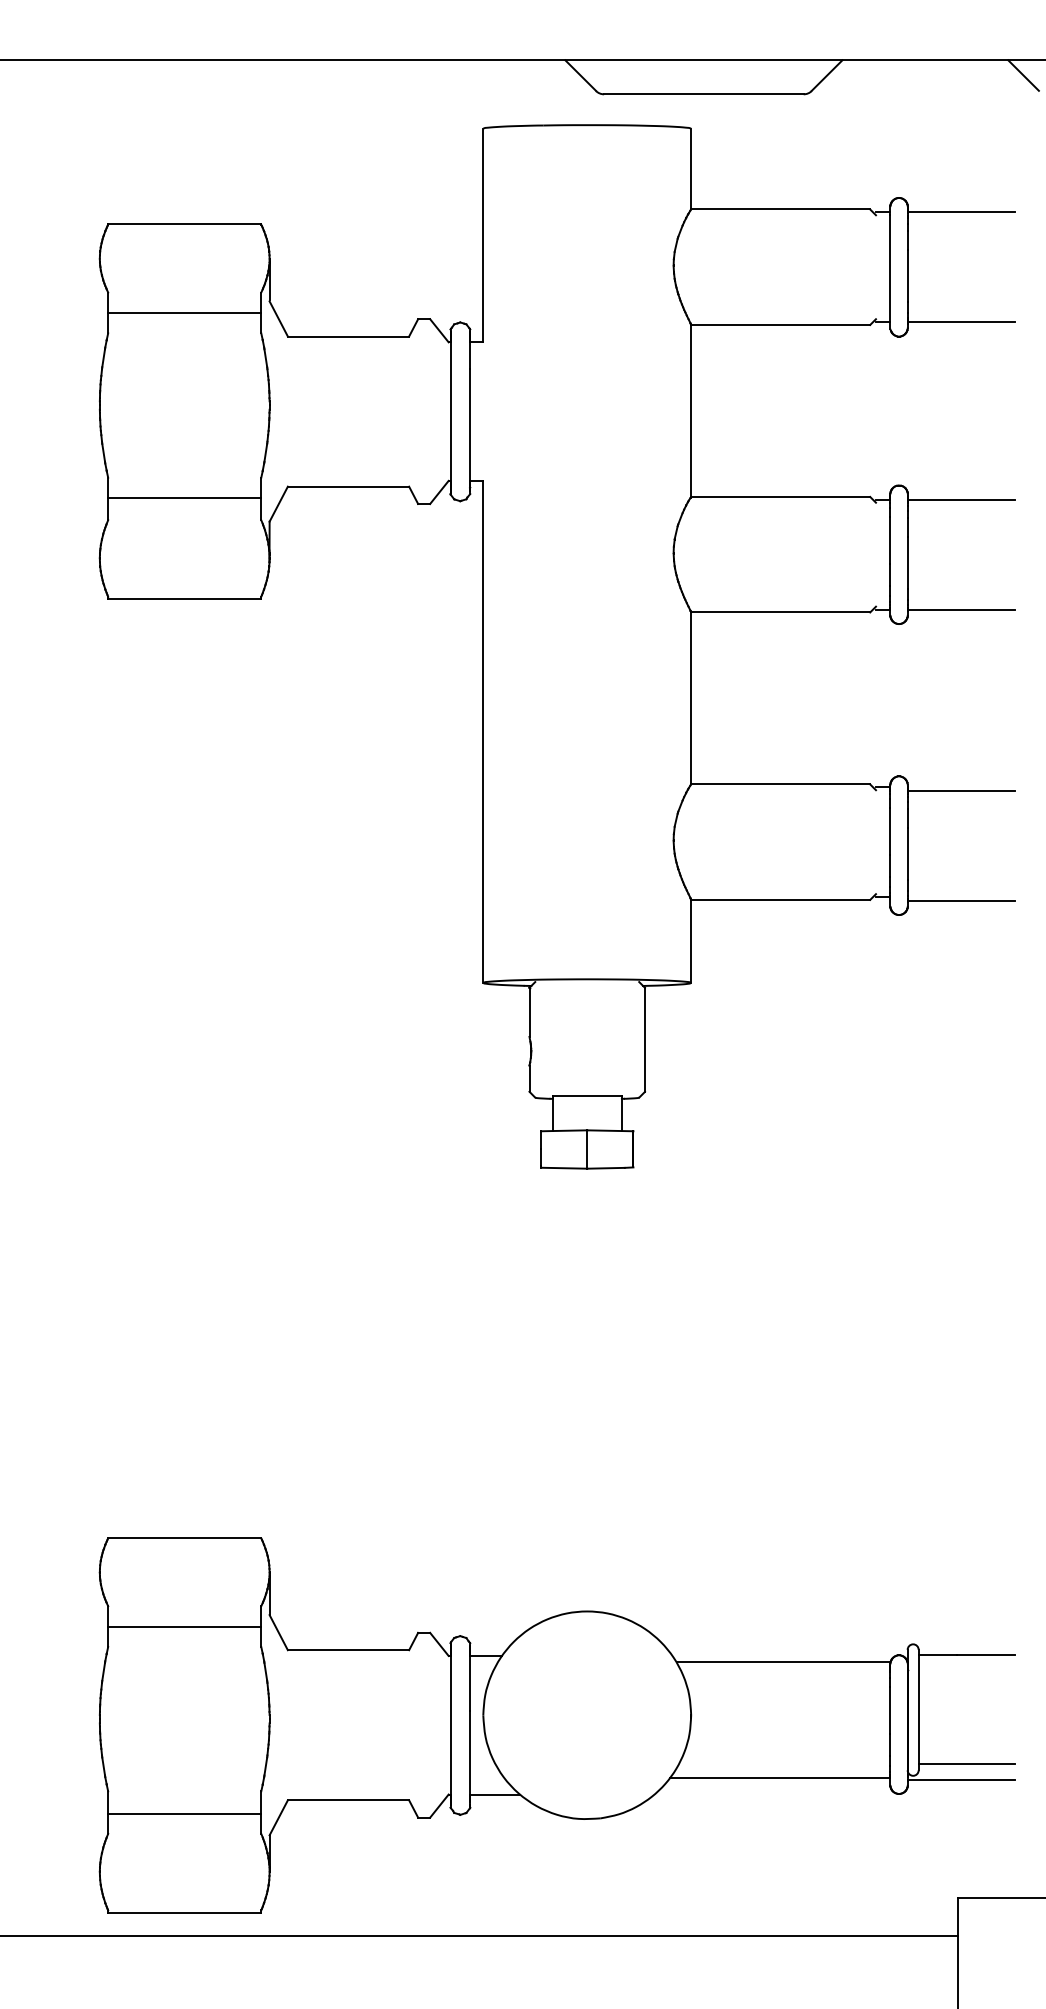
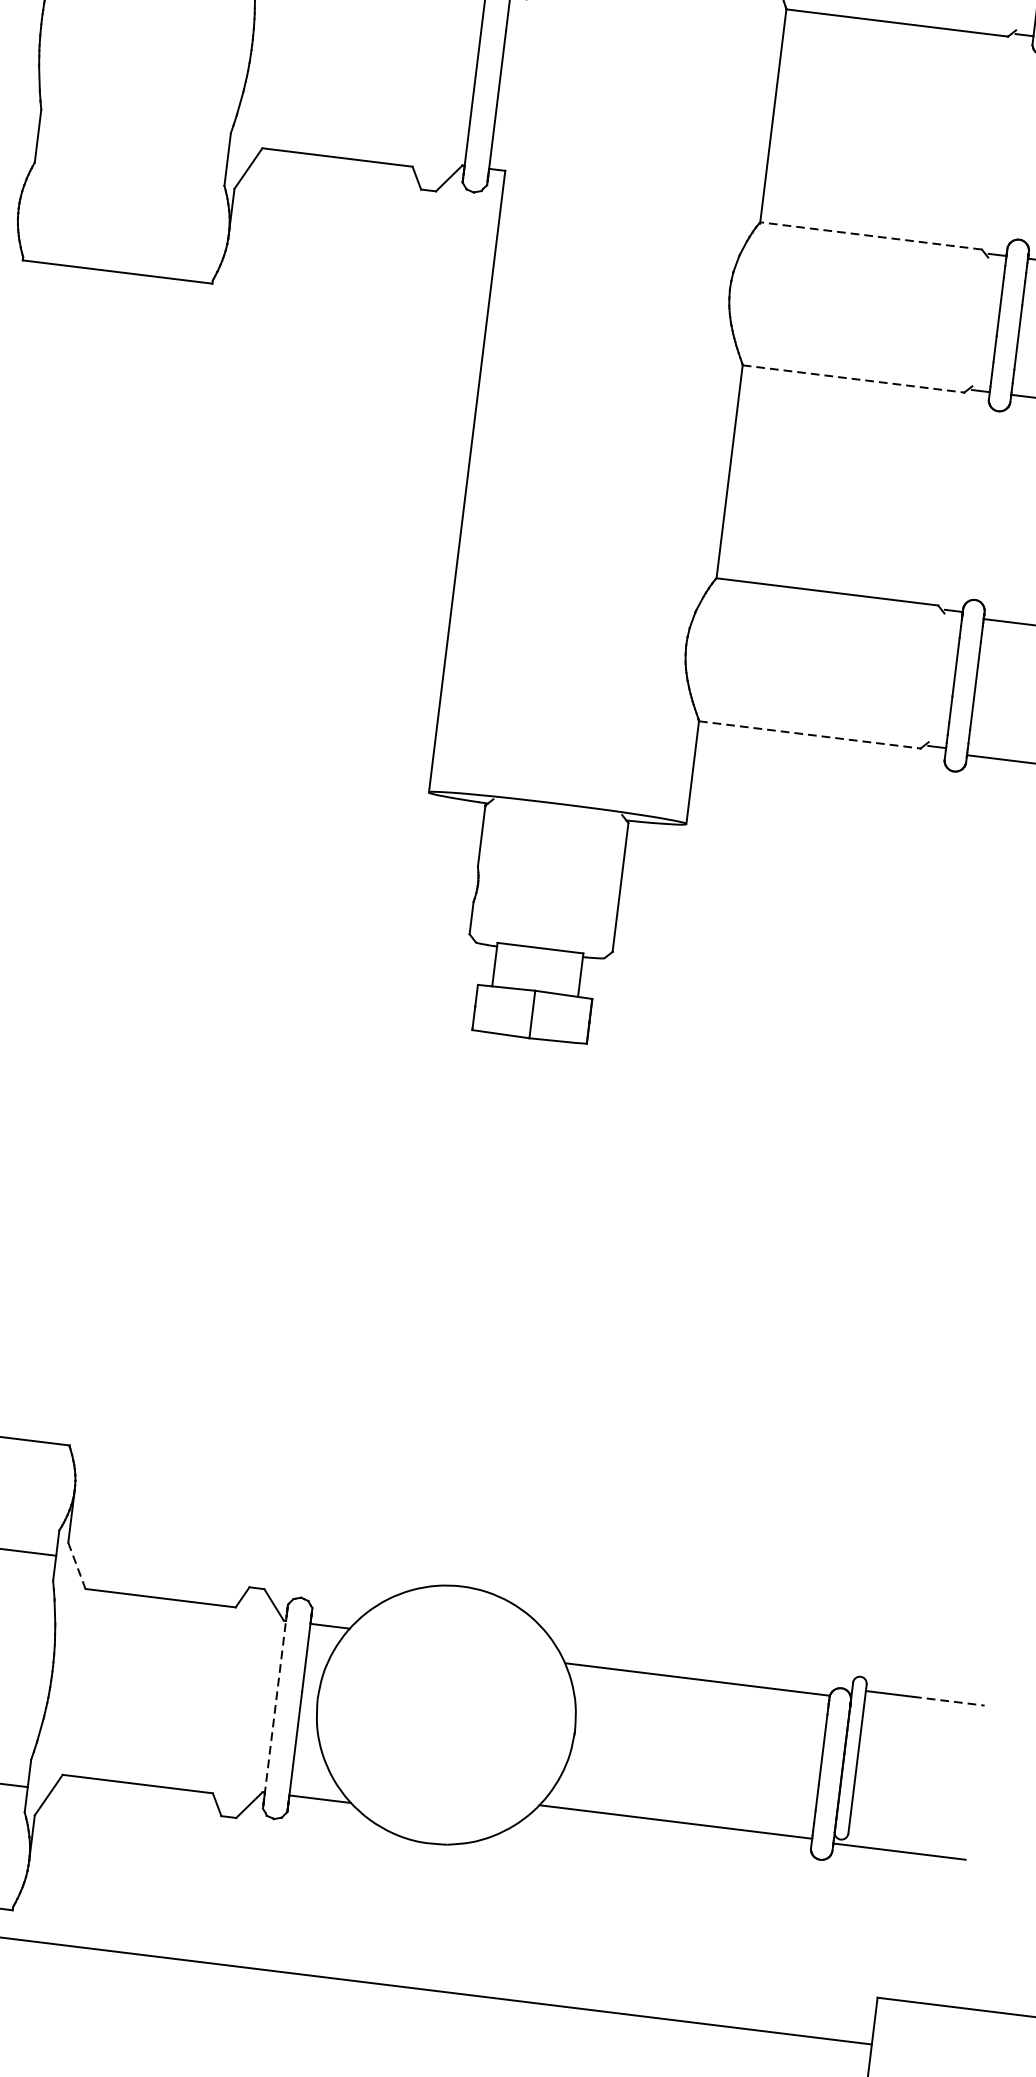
line: (780, 496) -> (870, 235), solid -> dashed
line: (184, 498) -> (132, 147), removed
line: (780, 612) -> (853, 378), solid -> dashed
line: (780, 899) -> (809, 734), solid -> dashed
line: (278, 1632) -> (76, 1565), solid -> dashed
line: (985, 1655) -> (948, 1701), solid -> dashed
line: (450, 1727) -> (275, 1709), solid -> dashed
line: (966, 1763) -> (908, 1832), removed

